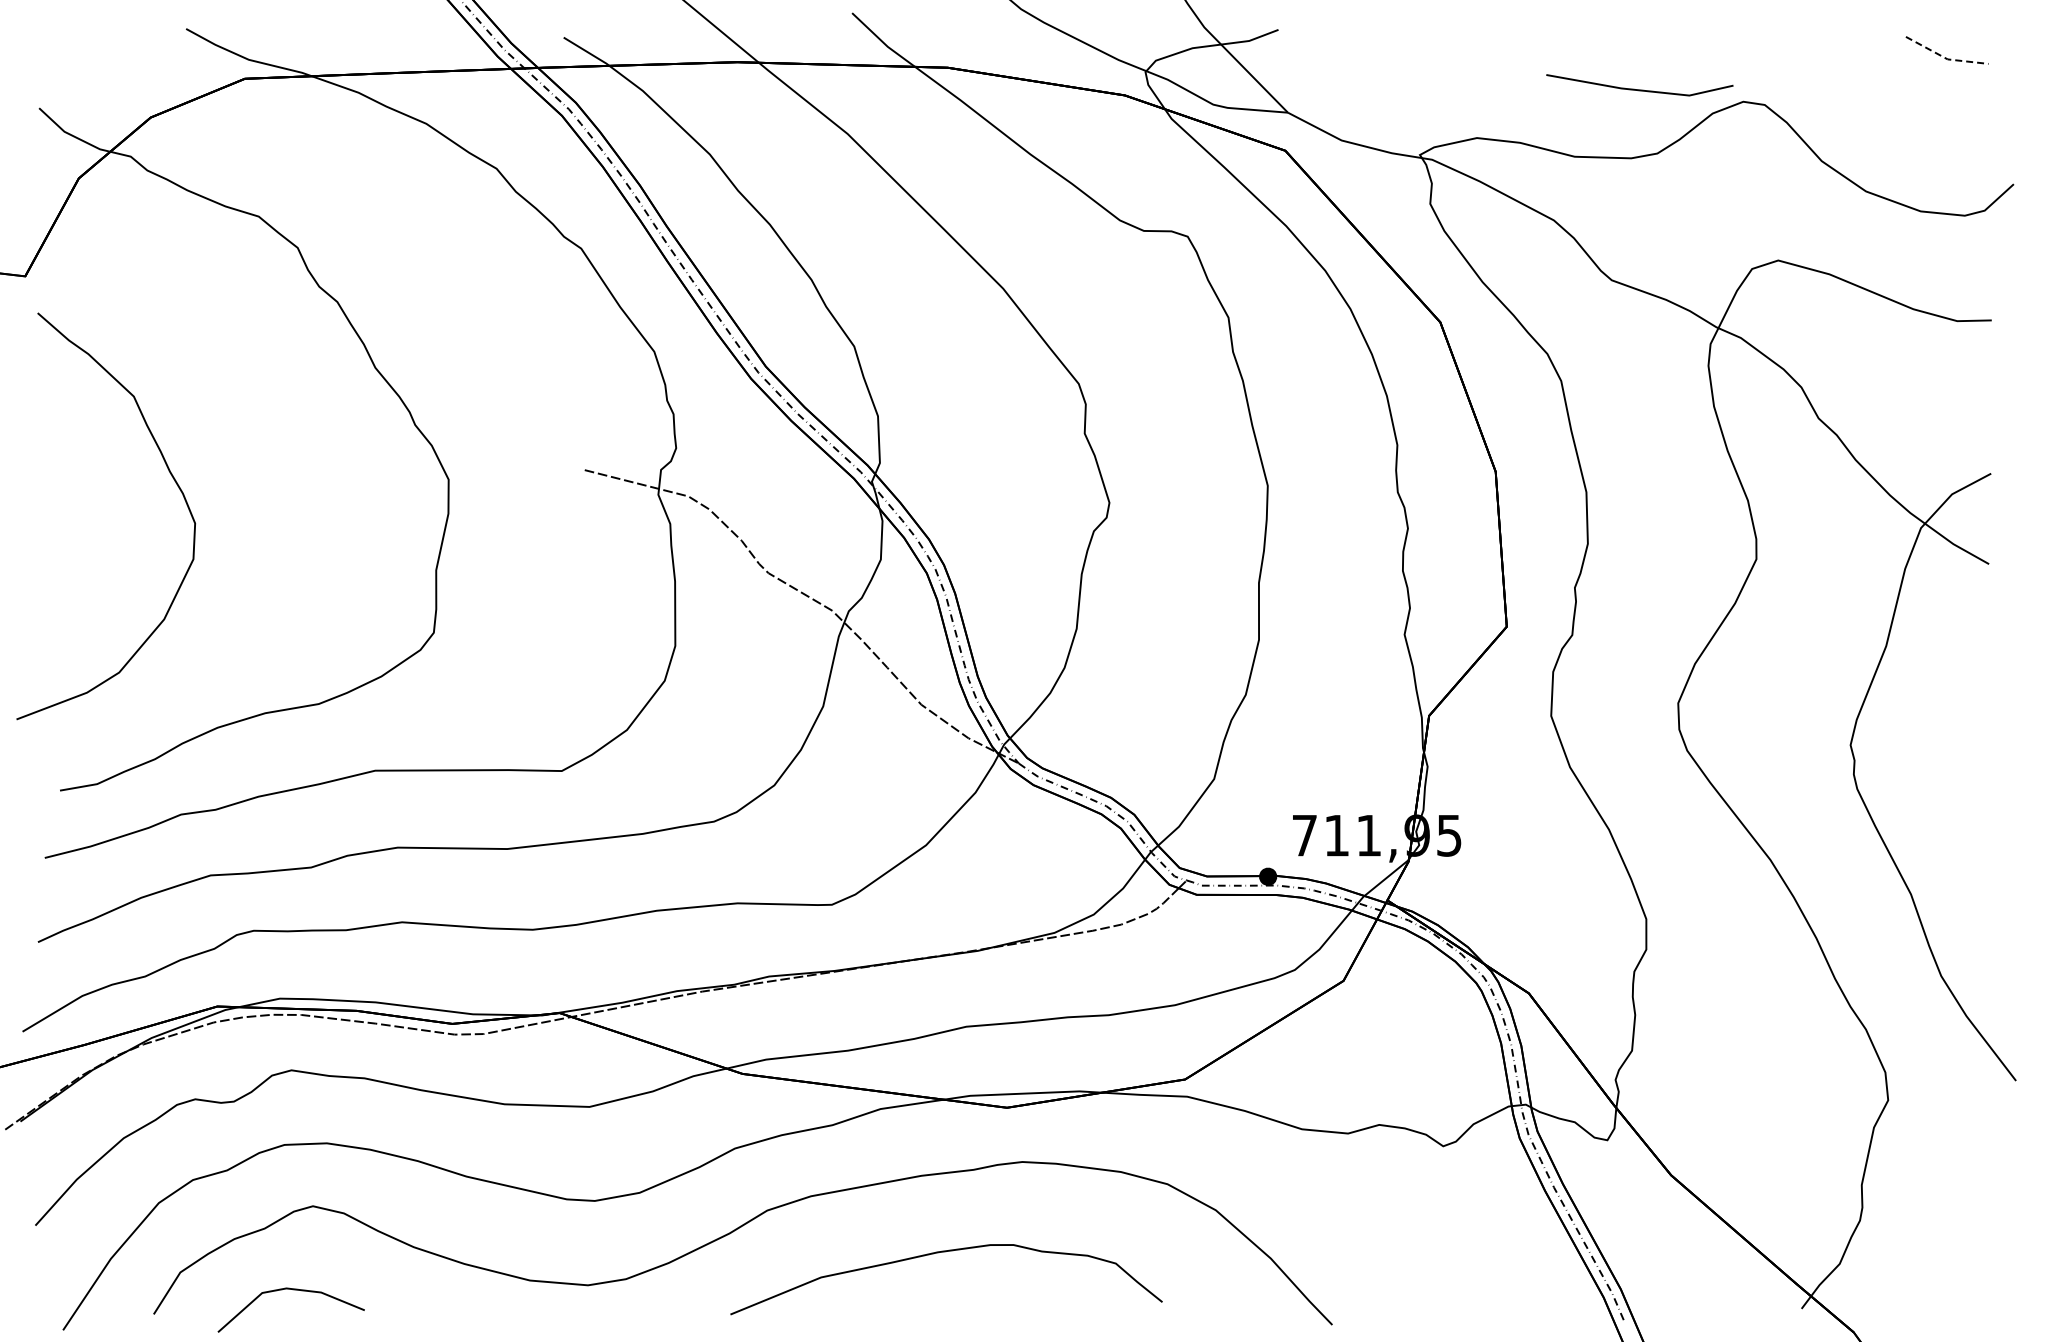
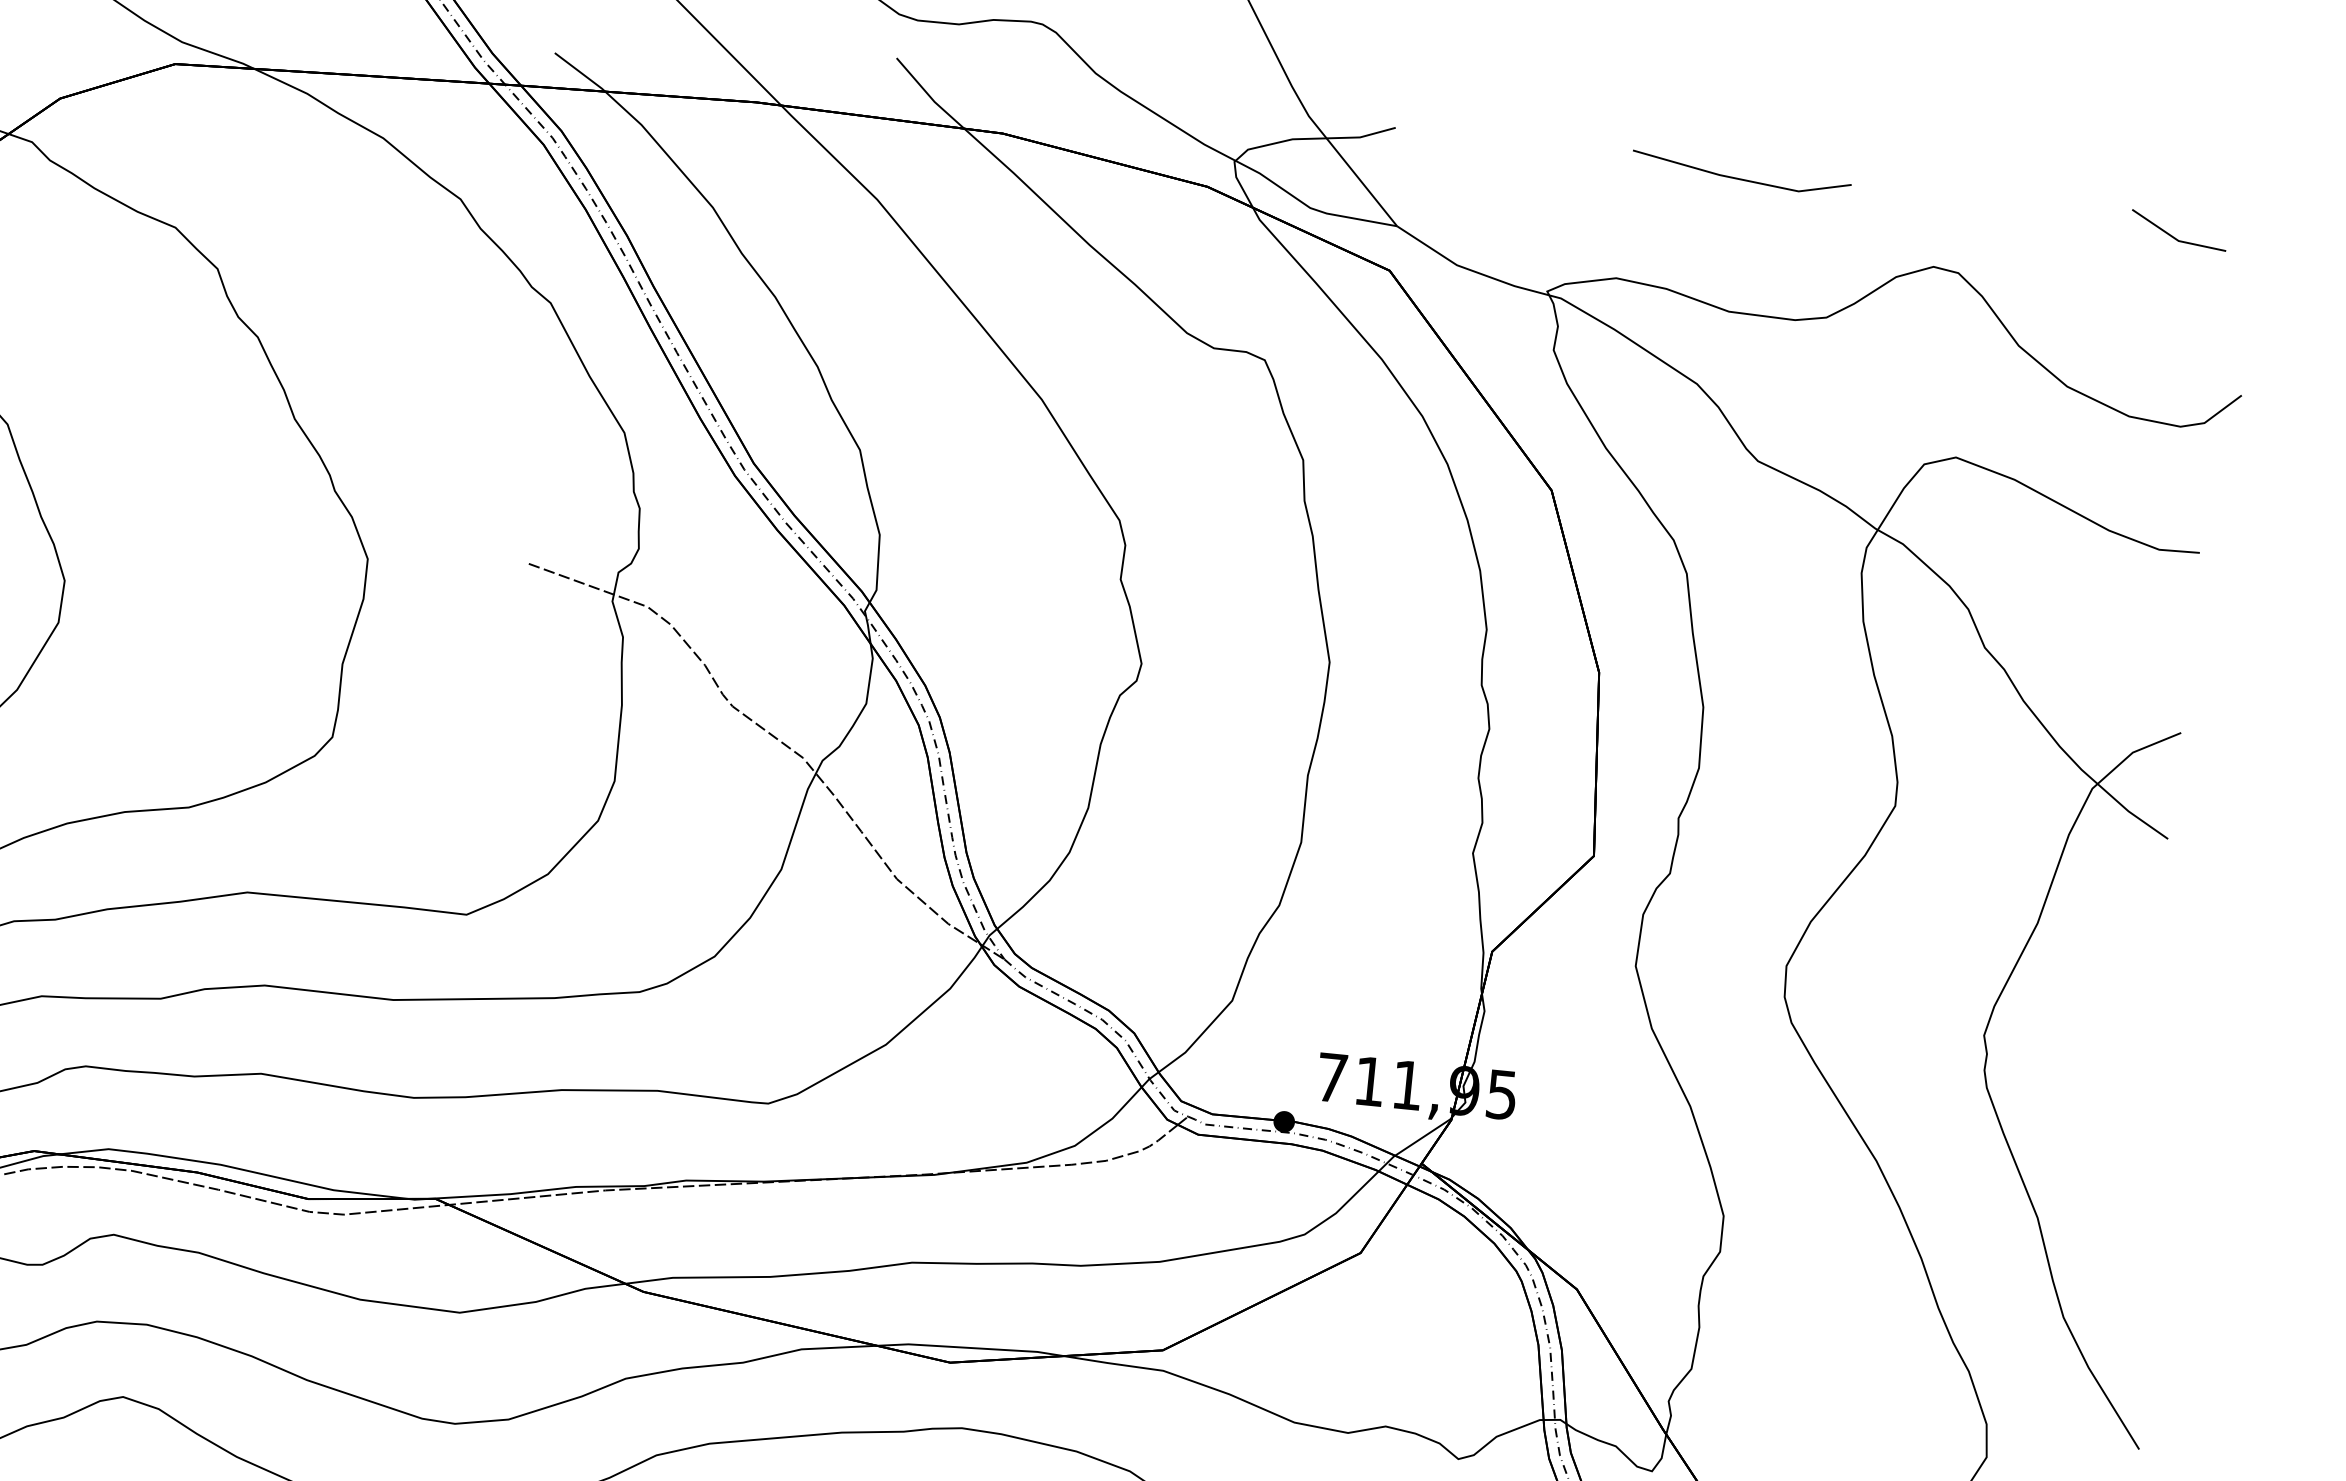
line: (1945, 58) -> (2176, 239), dashed -> solid
line: (1639, 89) -> (1740, 178), moved

